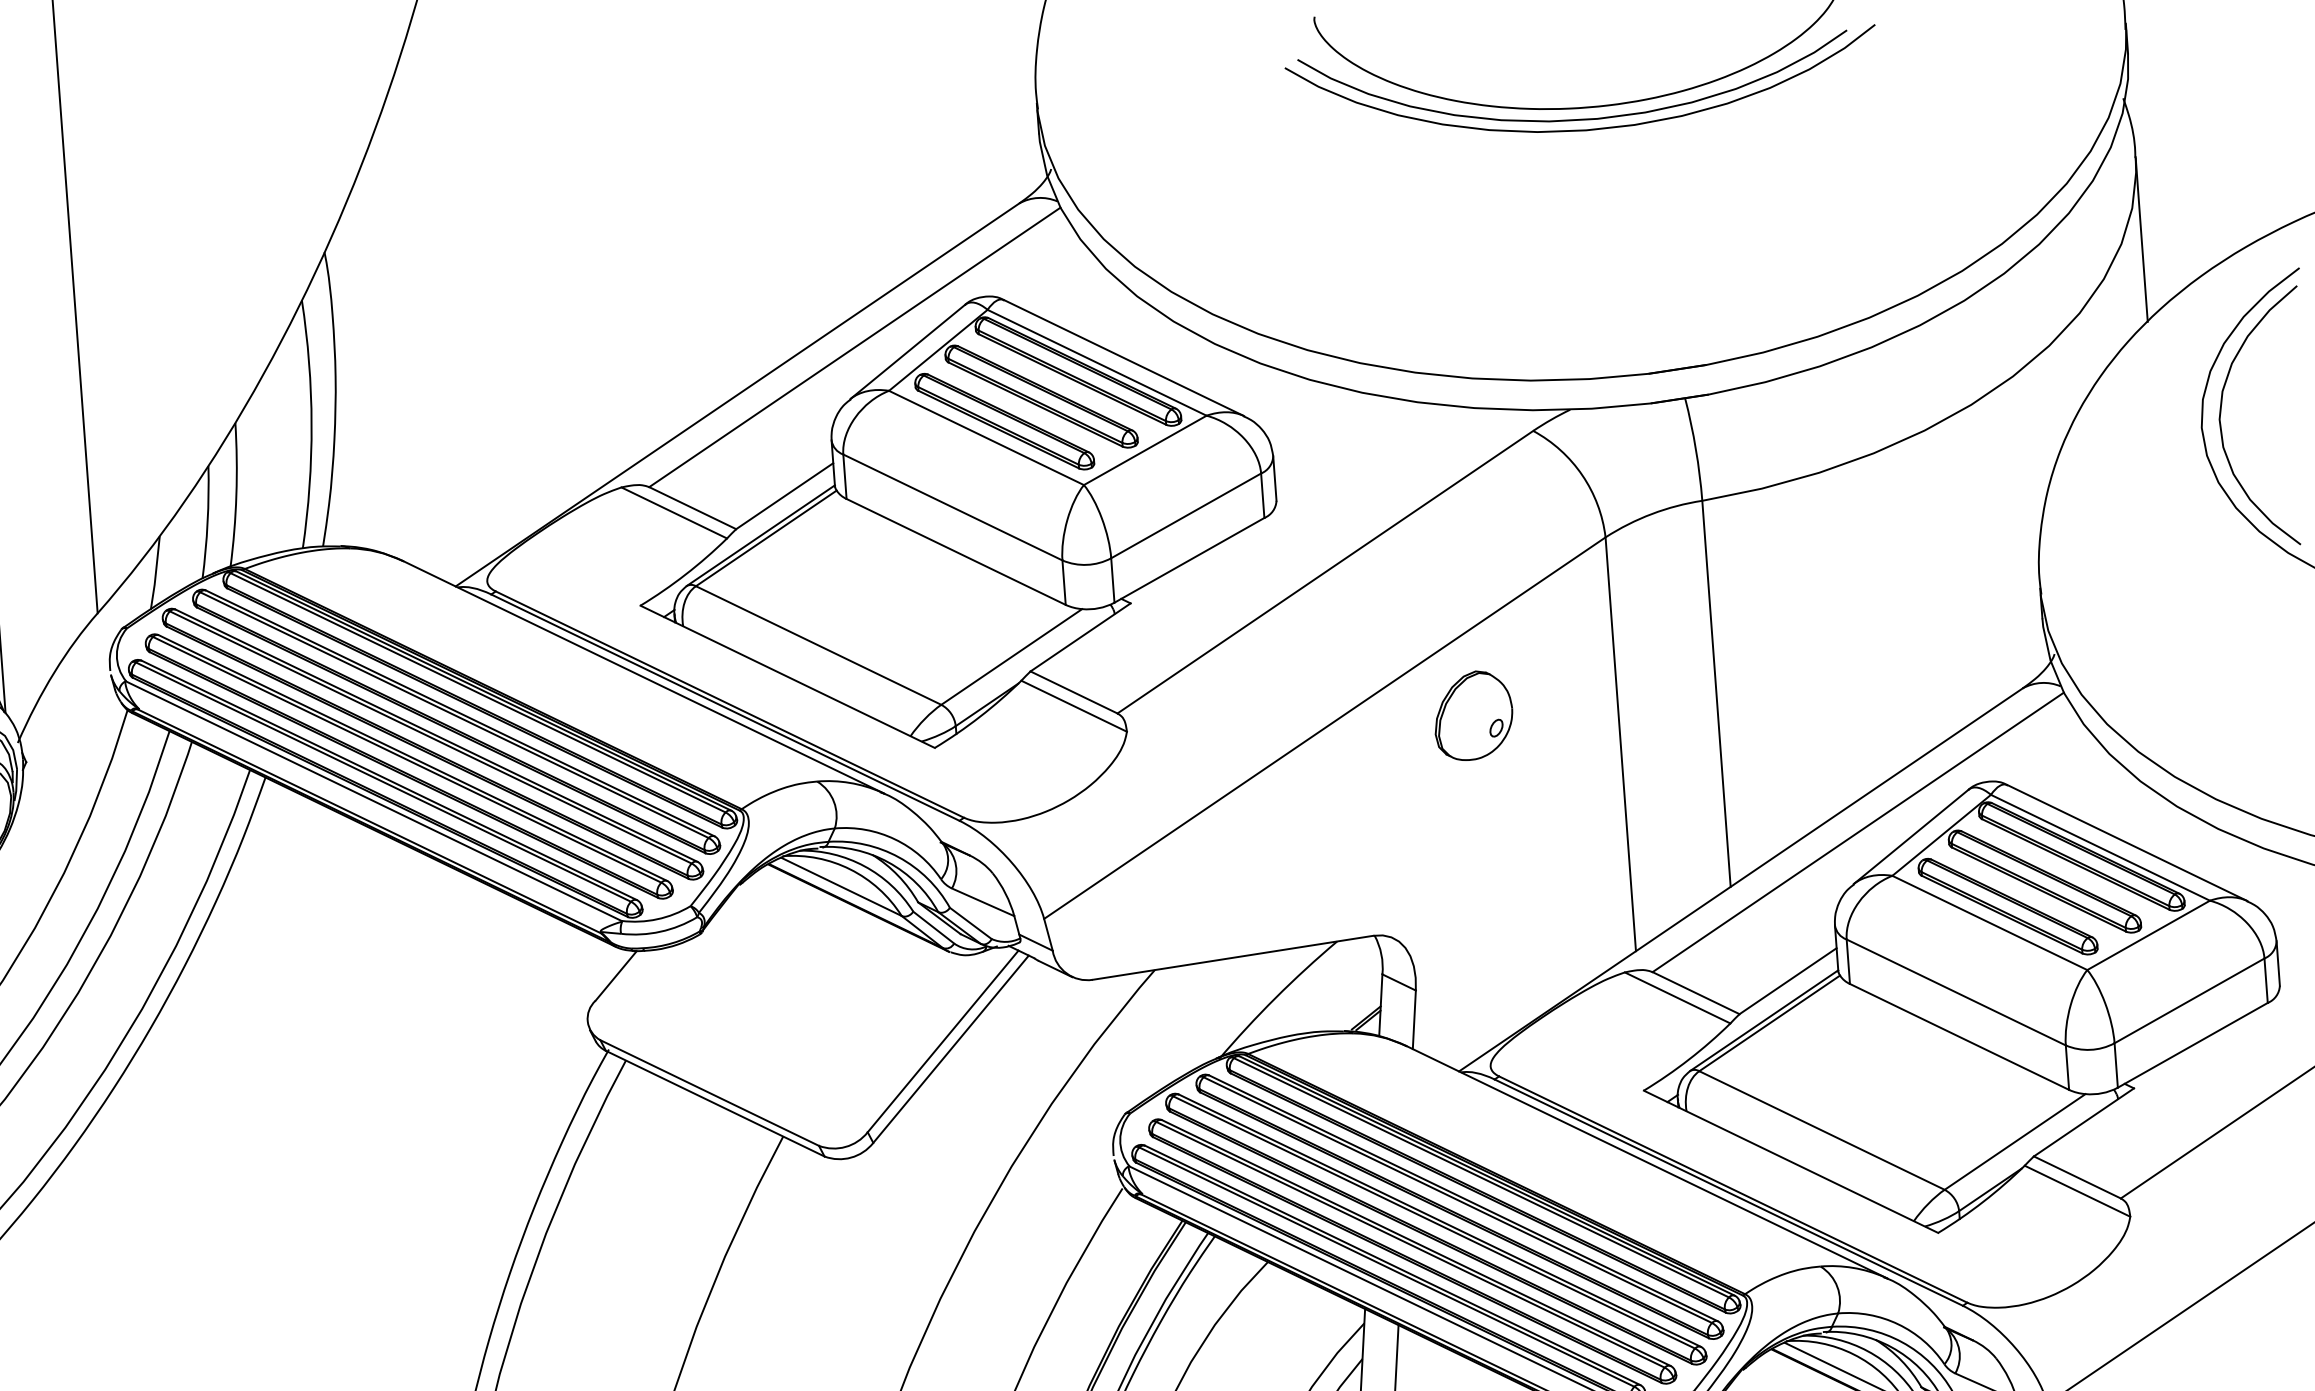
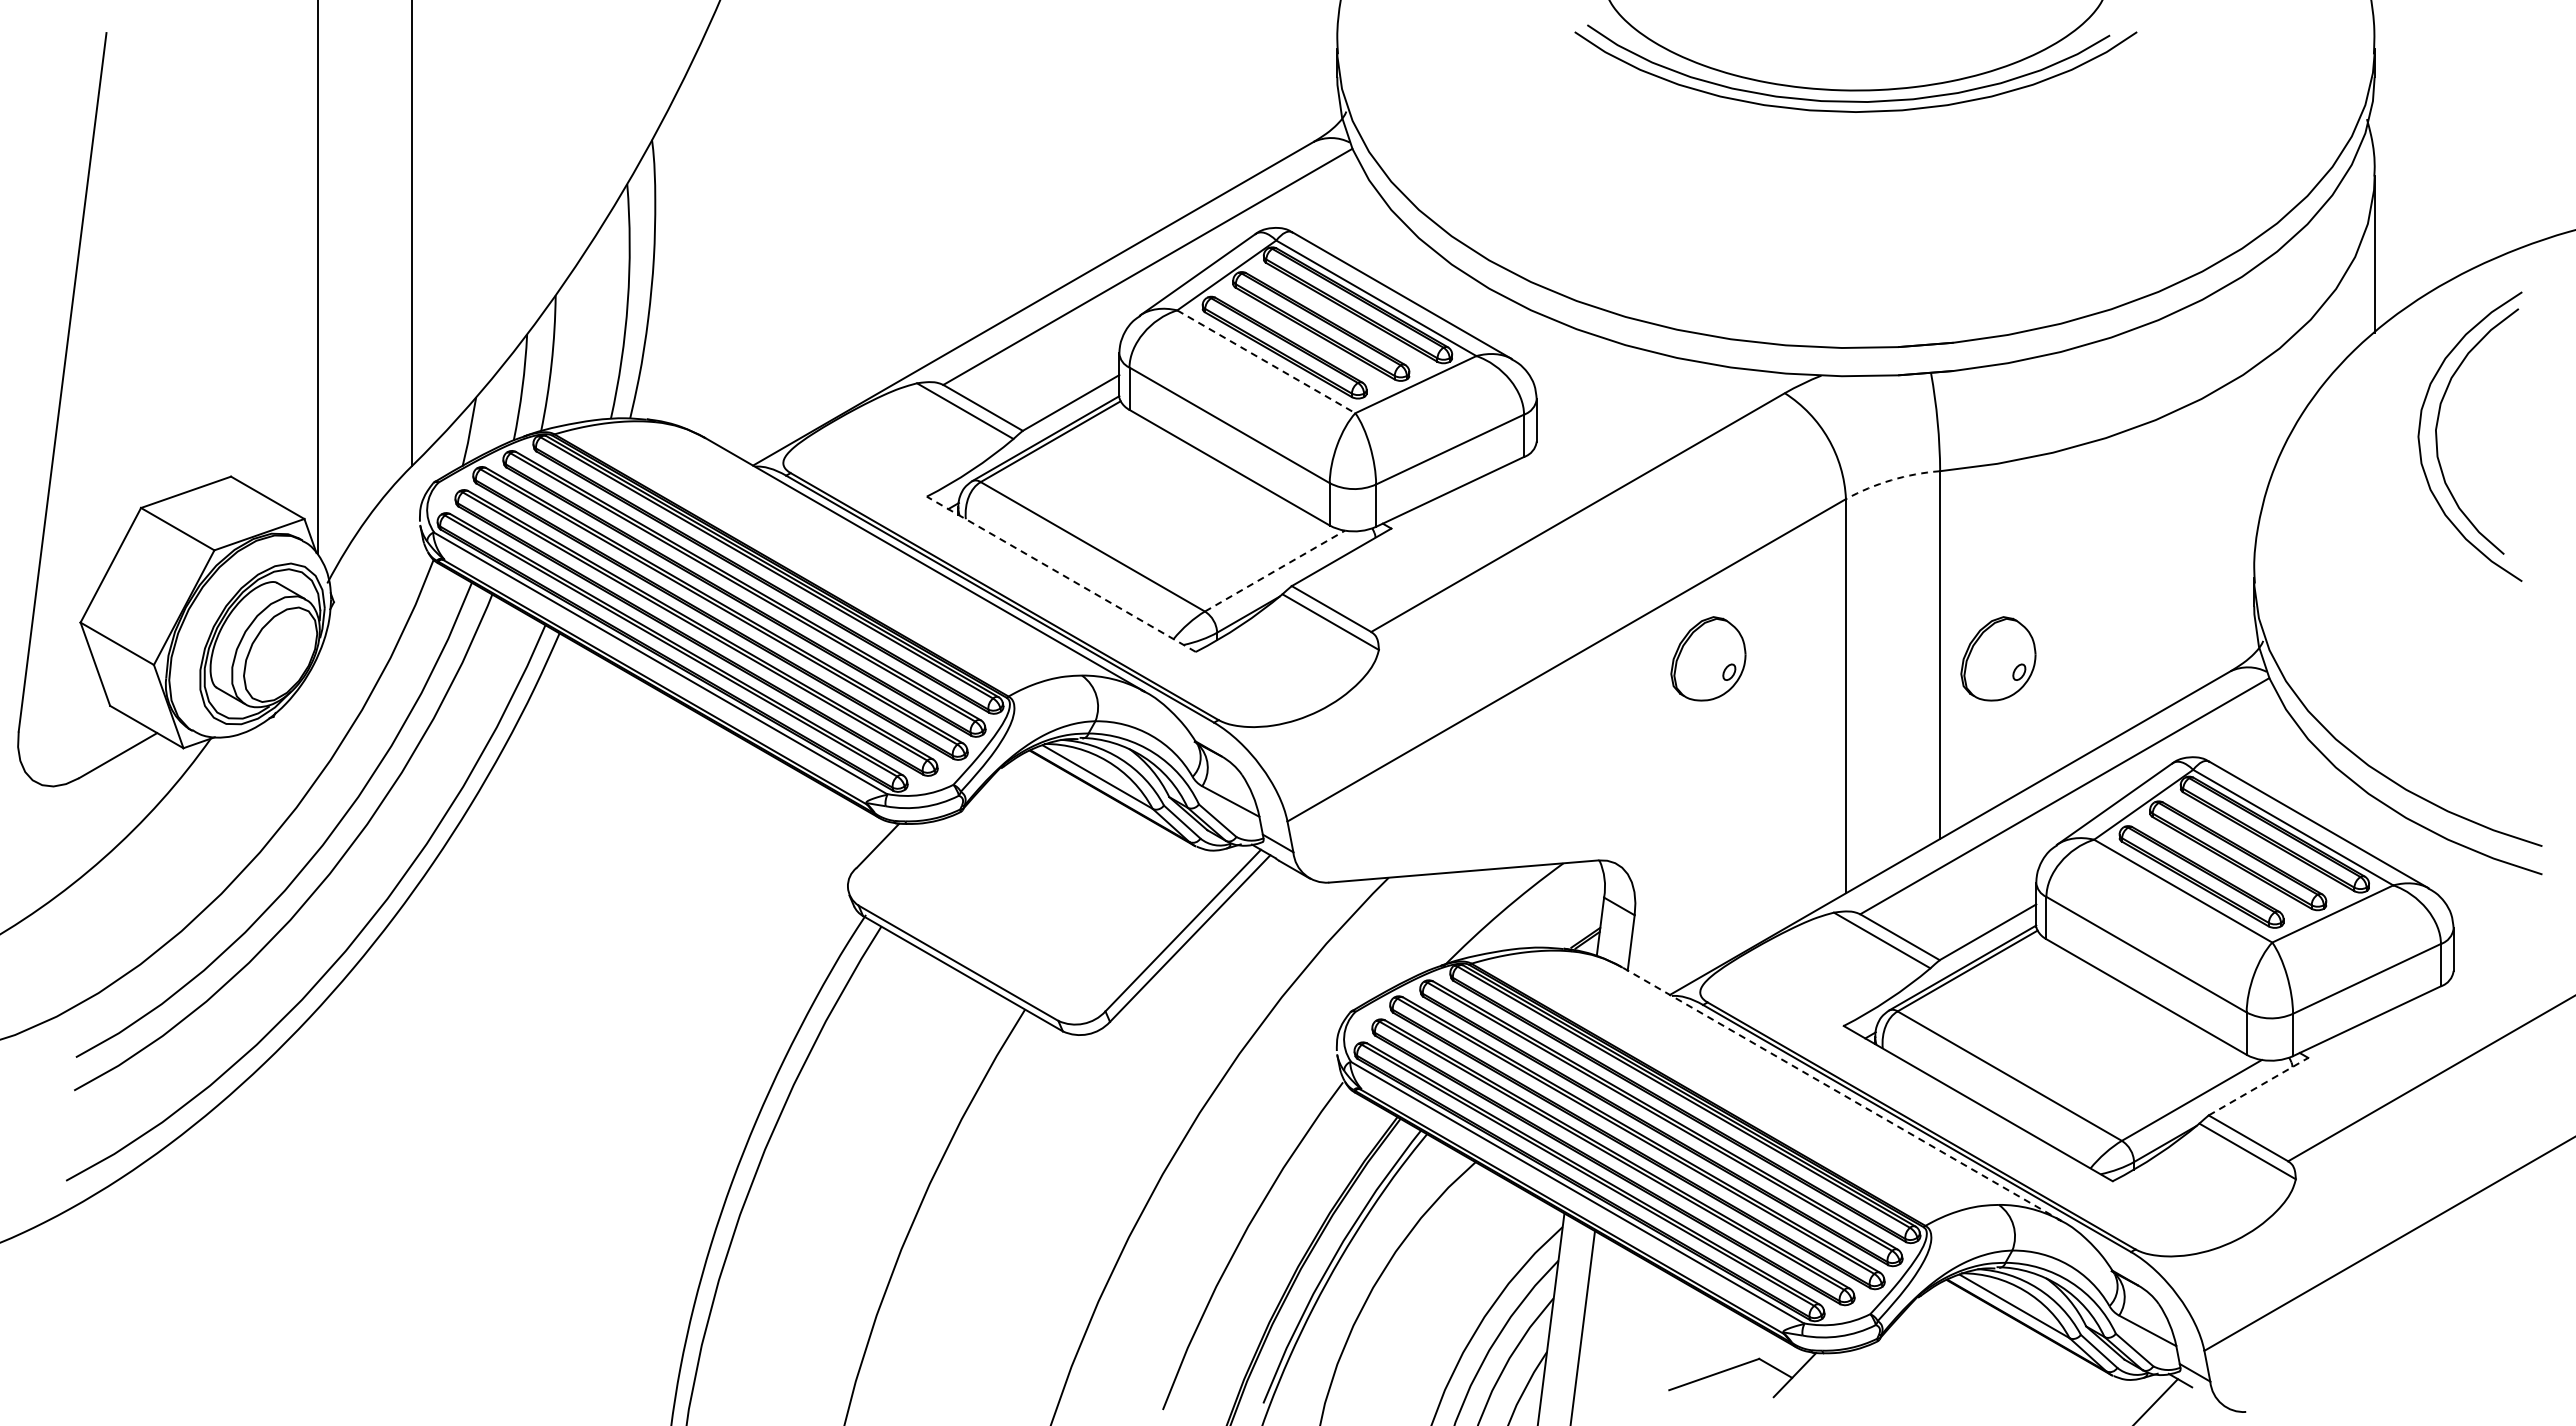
line: (986, 437) -> (1266, 361), solid -> dashed
arc: (1651, 514) -> (1891, 480), solid -> dashed
line: (1012, 657) -> (1275, 571), solid -> dashed
line: (786, 677) -> (1060, 574), solid -> dashed
part: (1777, 692) -> (1998, 658), added
line: (2083, 1122) -> (2258, 1086), solid -> dashed
line: (1646, 1161) -> (1841, 1093), solid -> dashed

